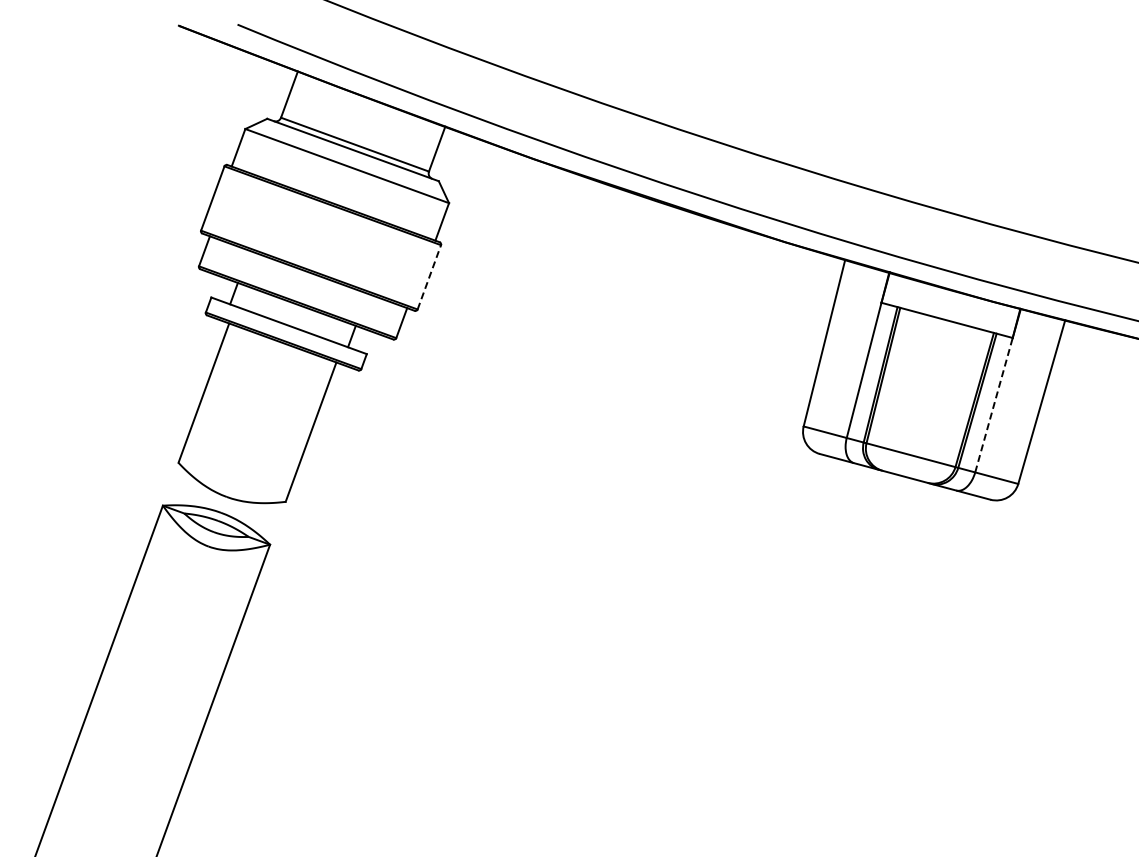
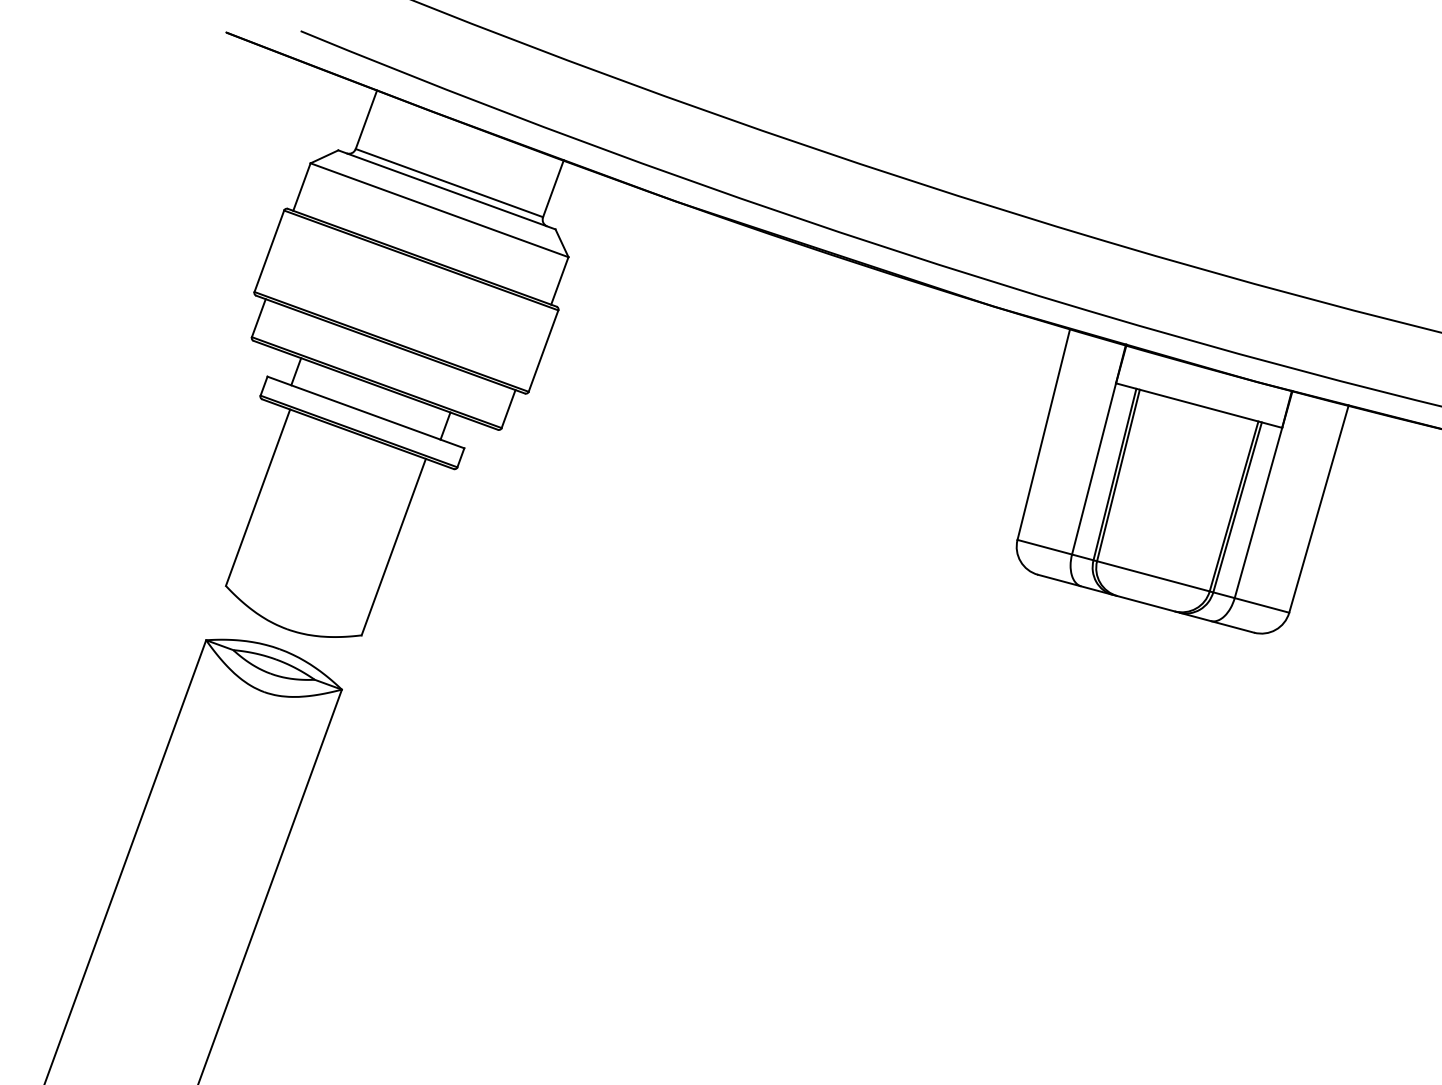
line: (429, 276) -> (543, 350), dashed -> solid
line: (993, 405) -> (1257, 513), dashed -> solid

